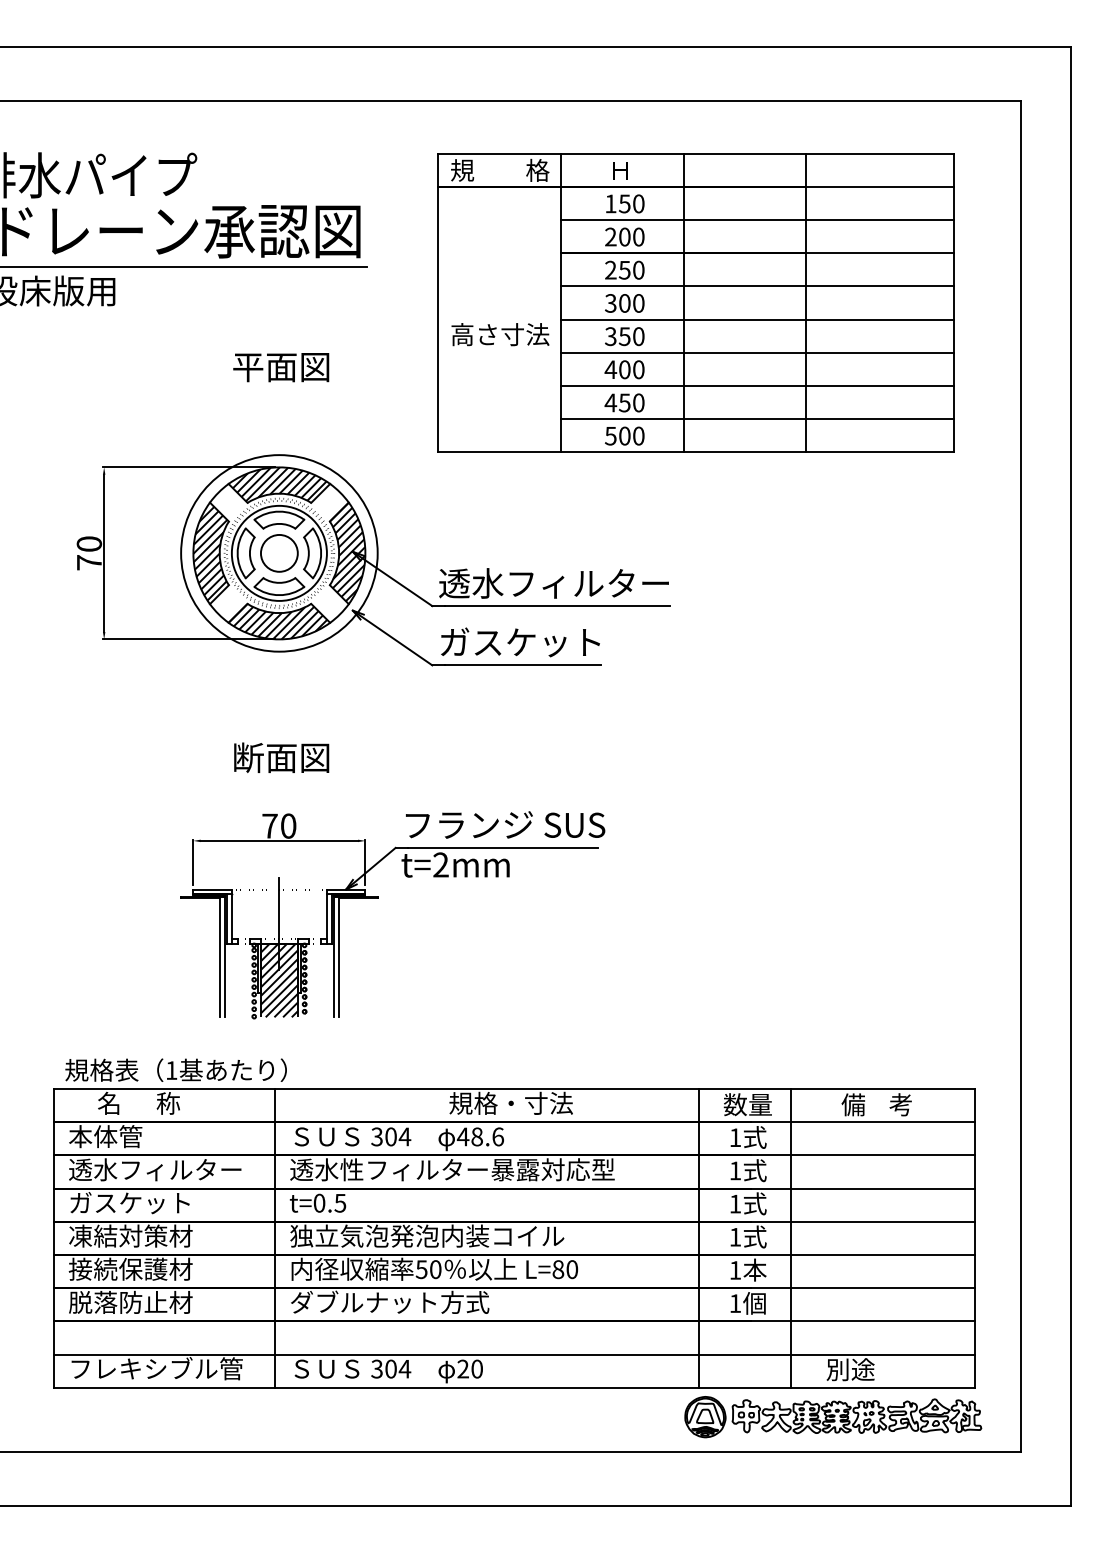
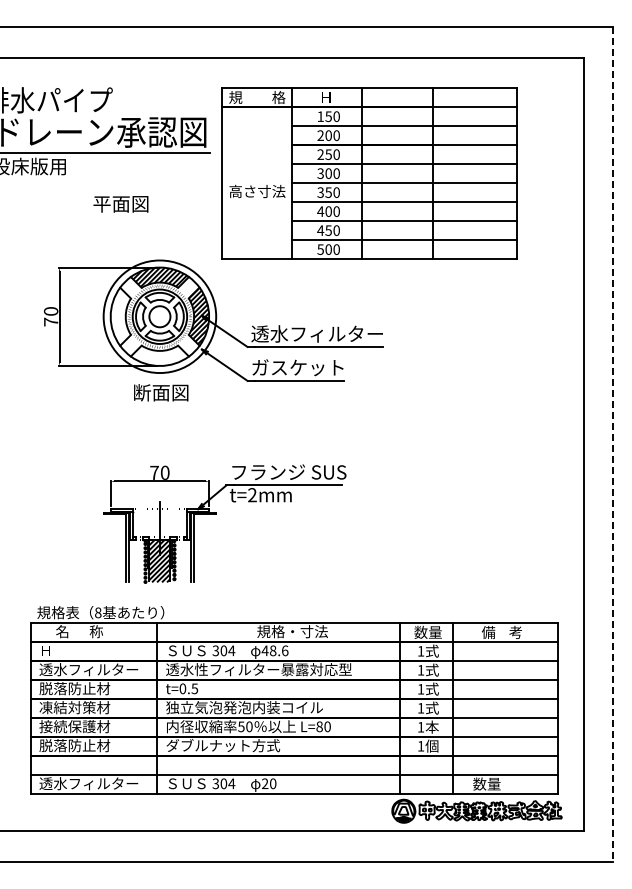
part: (696, 303) -> (369, 173), moved
text: (280, 367) -> (120, 204), moved
hatch: (210, 552) -> (120, 316), removed
hatch: (276, 621) -> (158, 355), removed
text: (282, 757) -> (161, 392), moved
line: (1071, 776) -> (613, 444), solid -> dashed
text: (172, 1069) -> (98, 612), 1 -> 8
text: (105, 1136) -> (60, 650), 本体管 -> Ｈ
text: (130, 1202) -> (74, 688), ガスケット -> 脱落防止材
text: (154, 1368) -> (88, 783), フレキシブル管 -> 透水フィルター
text: (849, 1368) -> (486, 783), 別途 -> 数量

